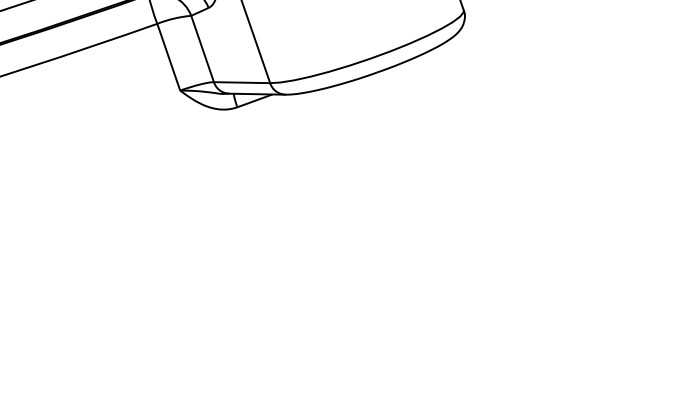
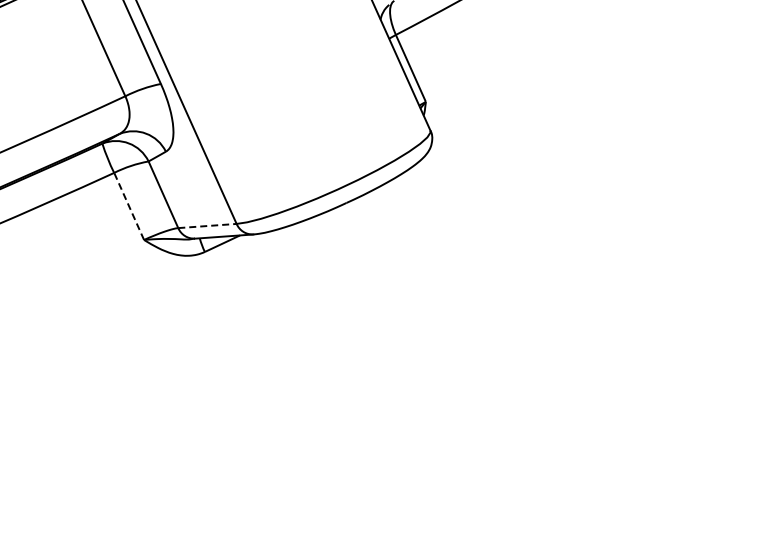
line: (168, 56) -> (128, 205), solid -> dashed
line: (242, 82) -> (207, 225), solid -> dashed

